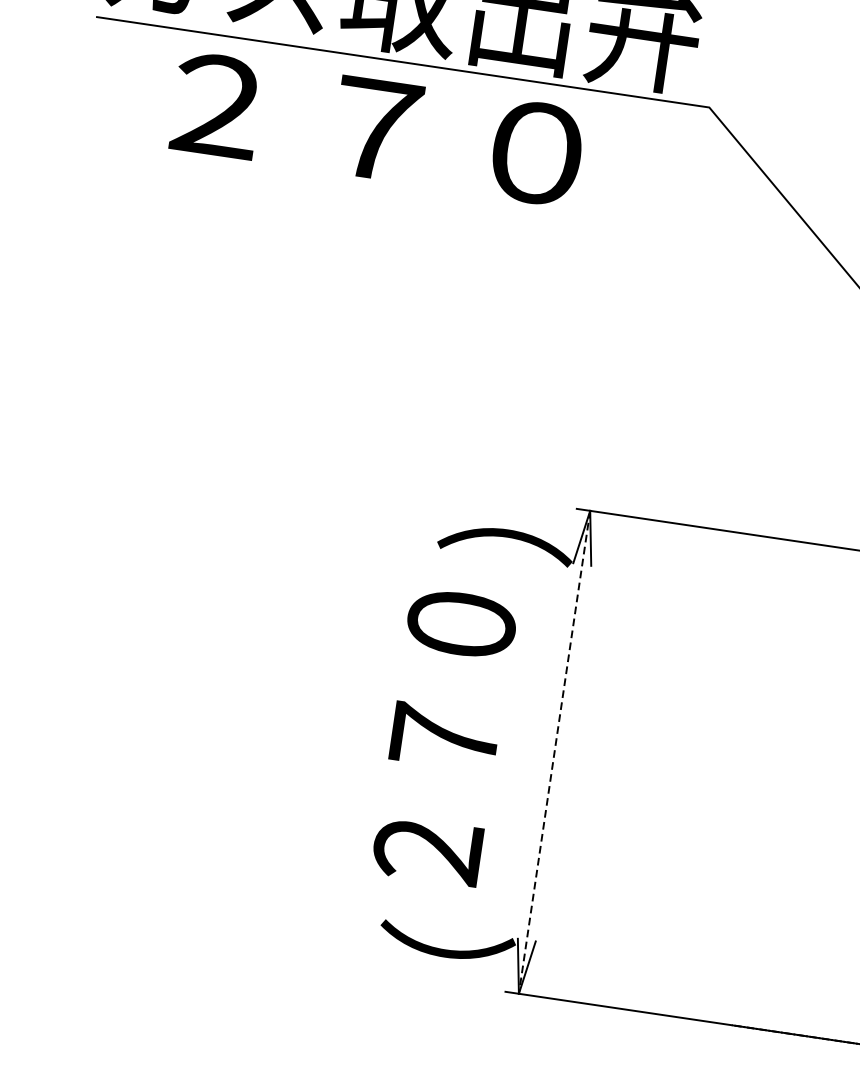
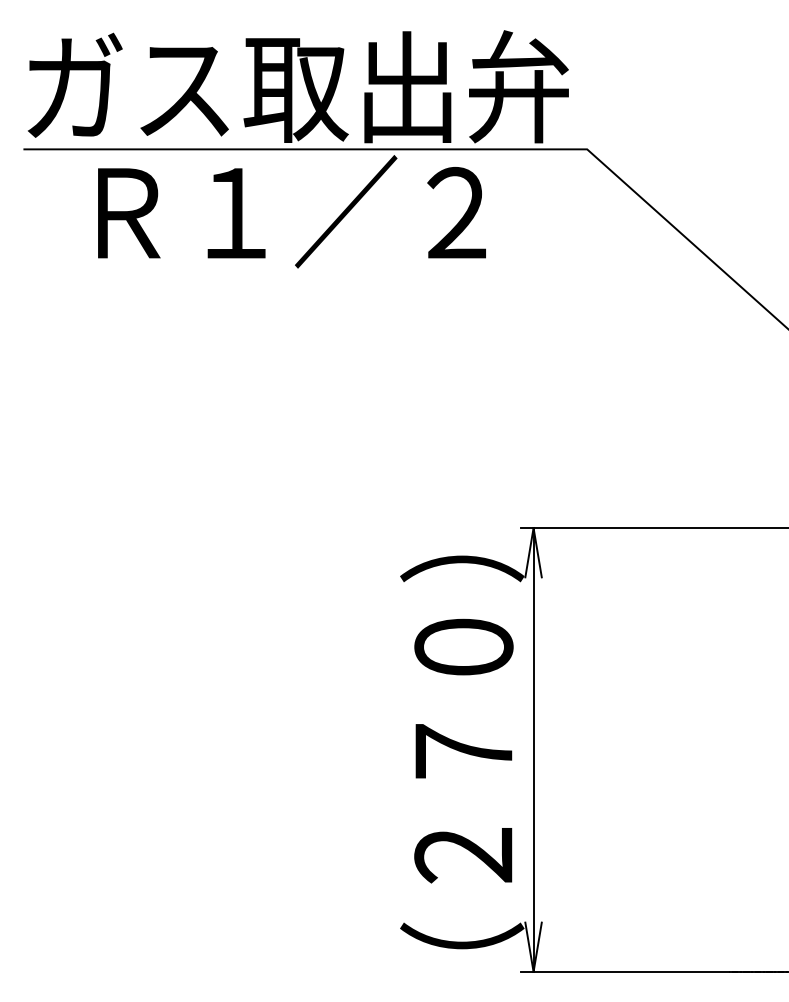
text: (377, 127) -> (291, 211), ２７０ -> Ｒ１／２
text: (444, 736) -> (463, 750), moved
line: (554, 751) -> (533, 749), dashed -> solid

